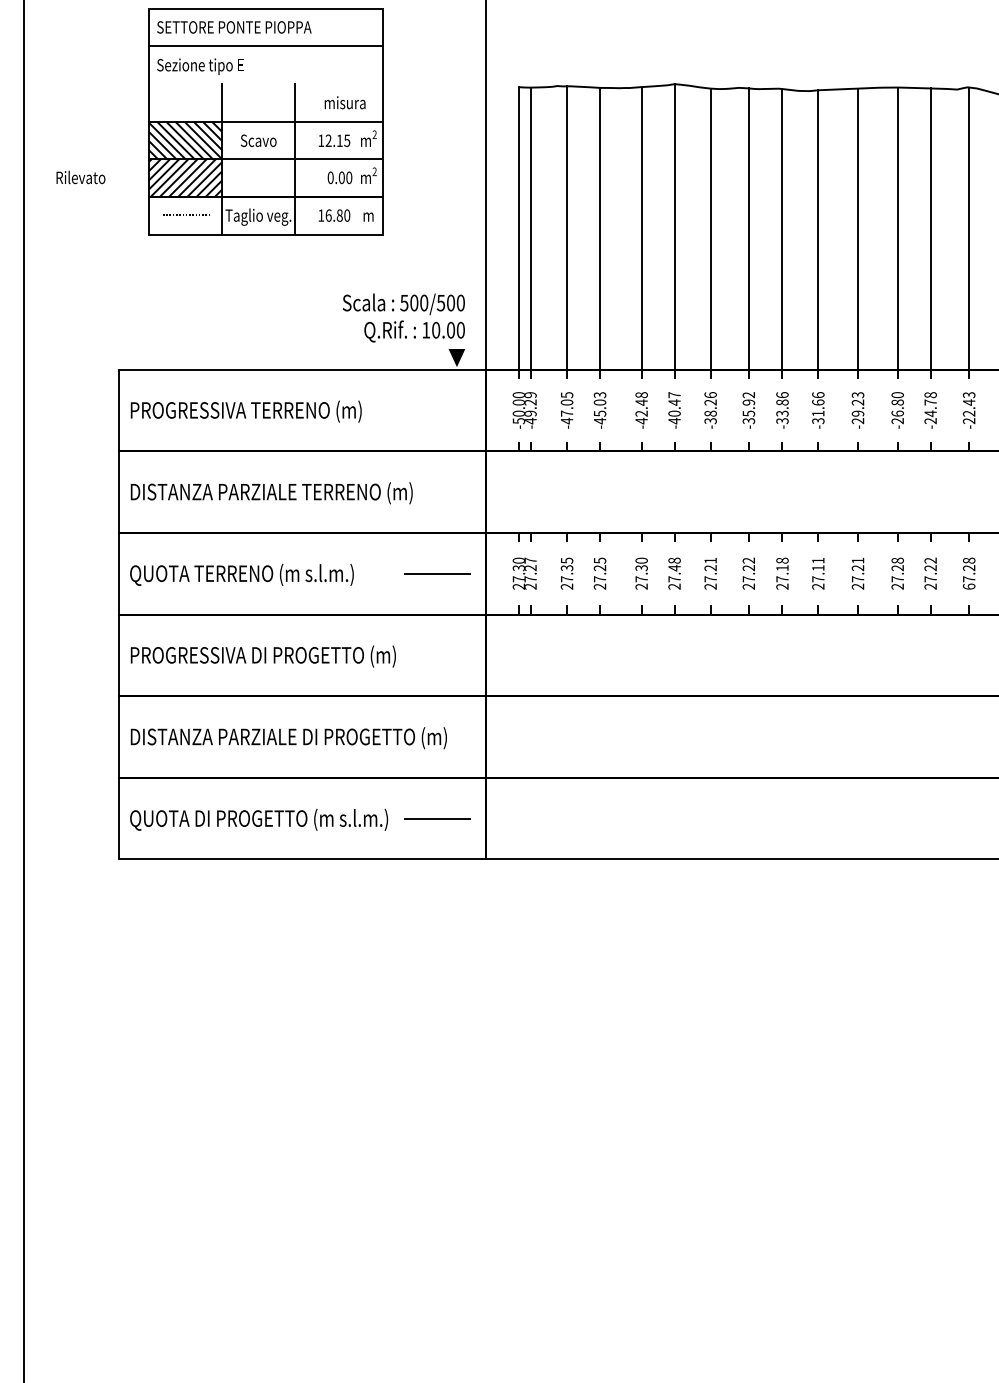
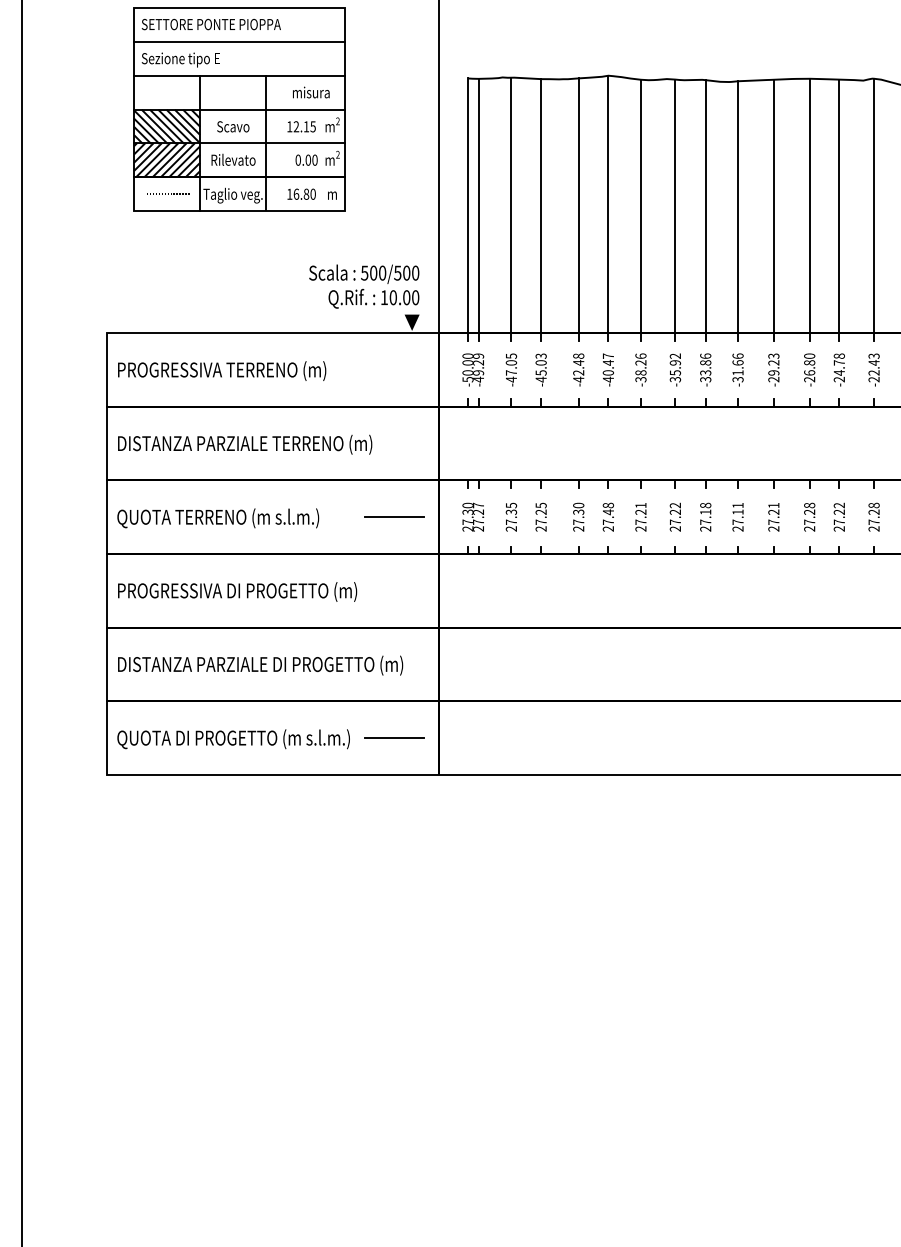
line: (265, 84) -> (239, 76), added
text: (80, 177) -> (233, 159), moved
text: (969, 586) -> (874, 528), 67.28 -> 27.28

